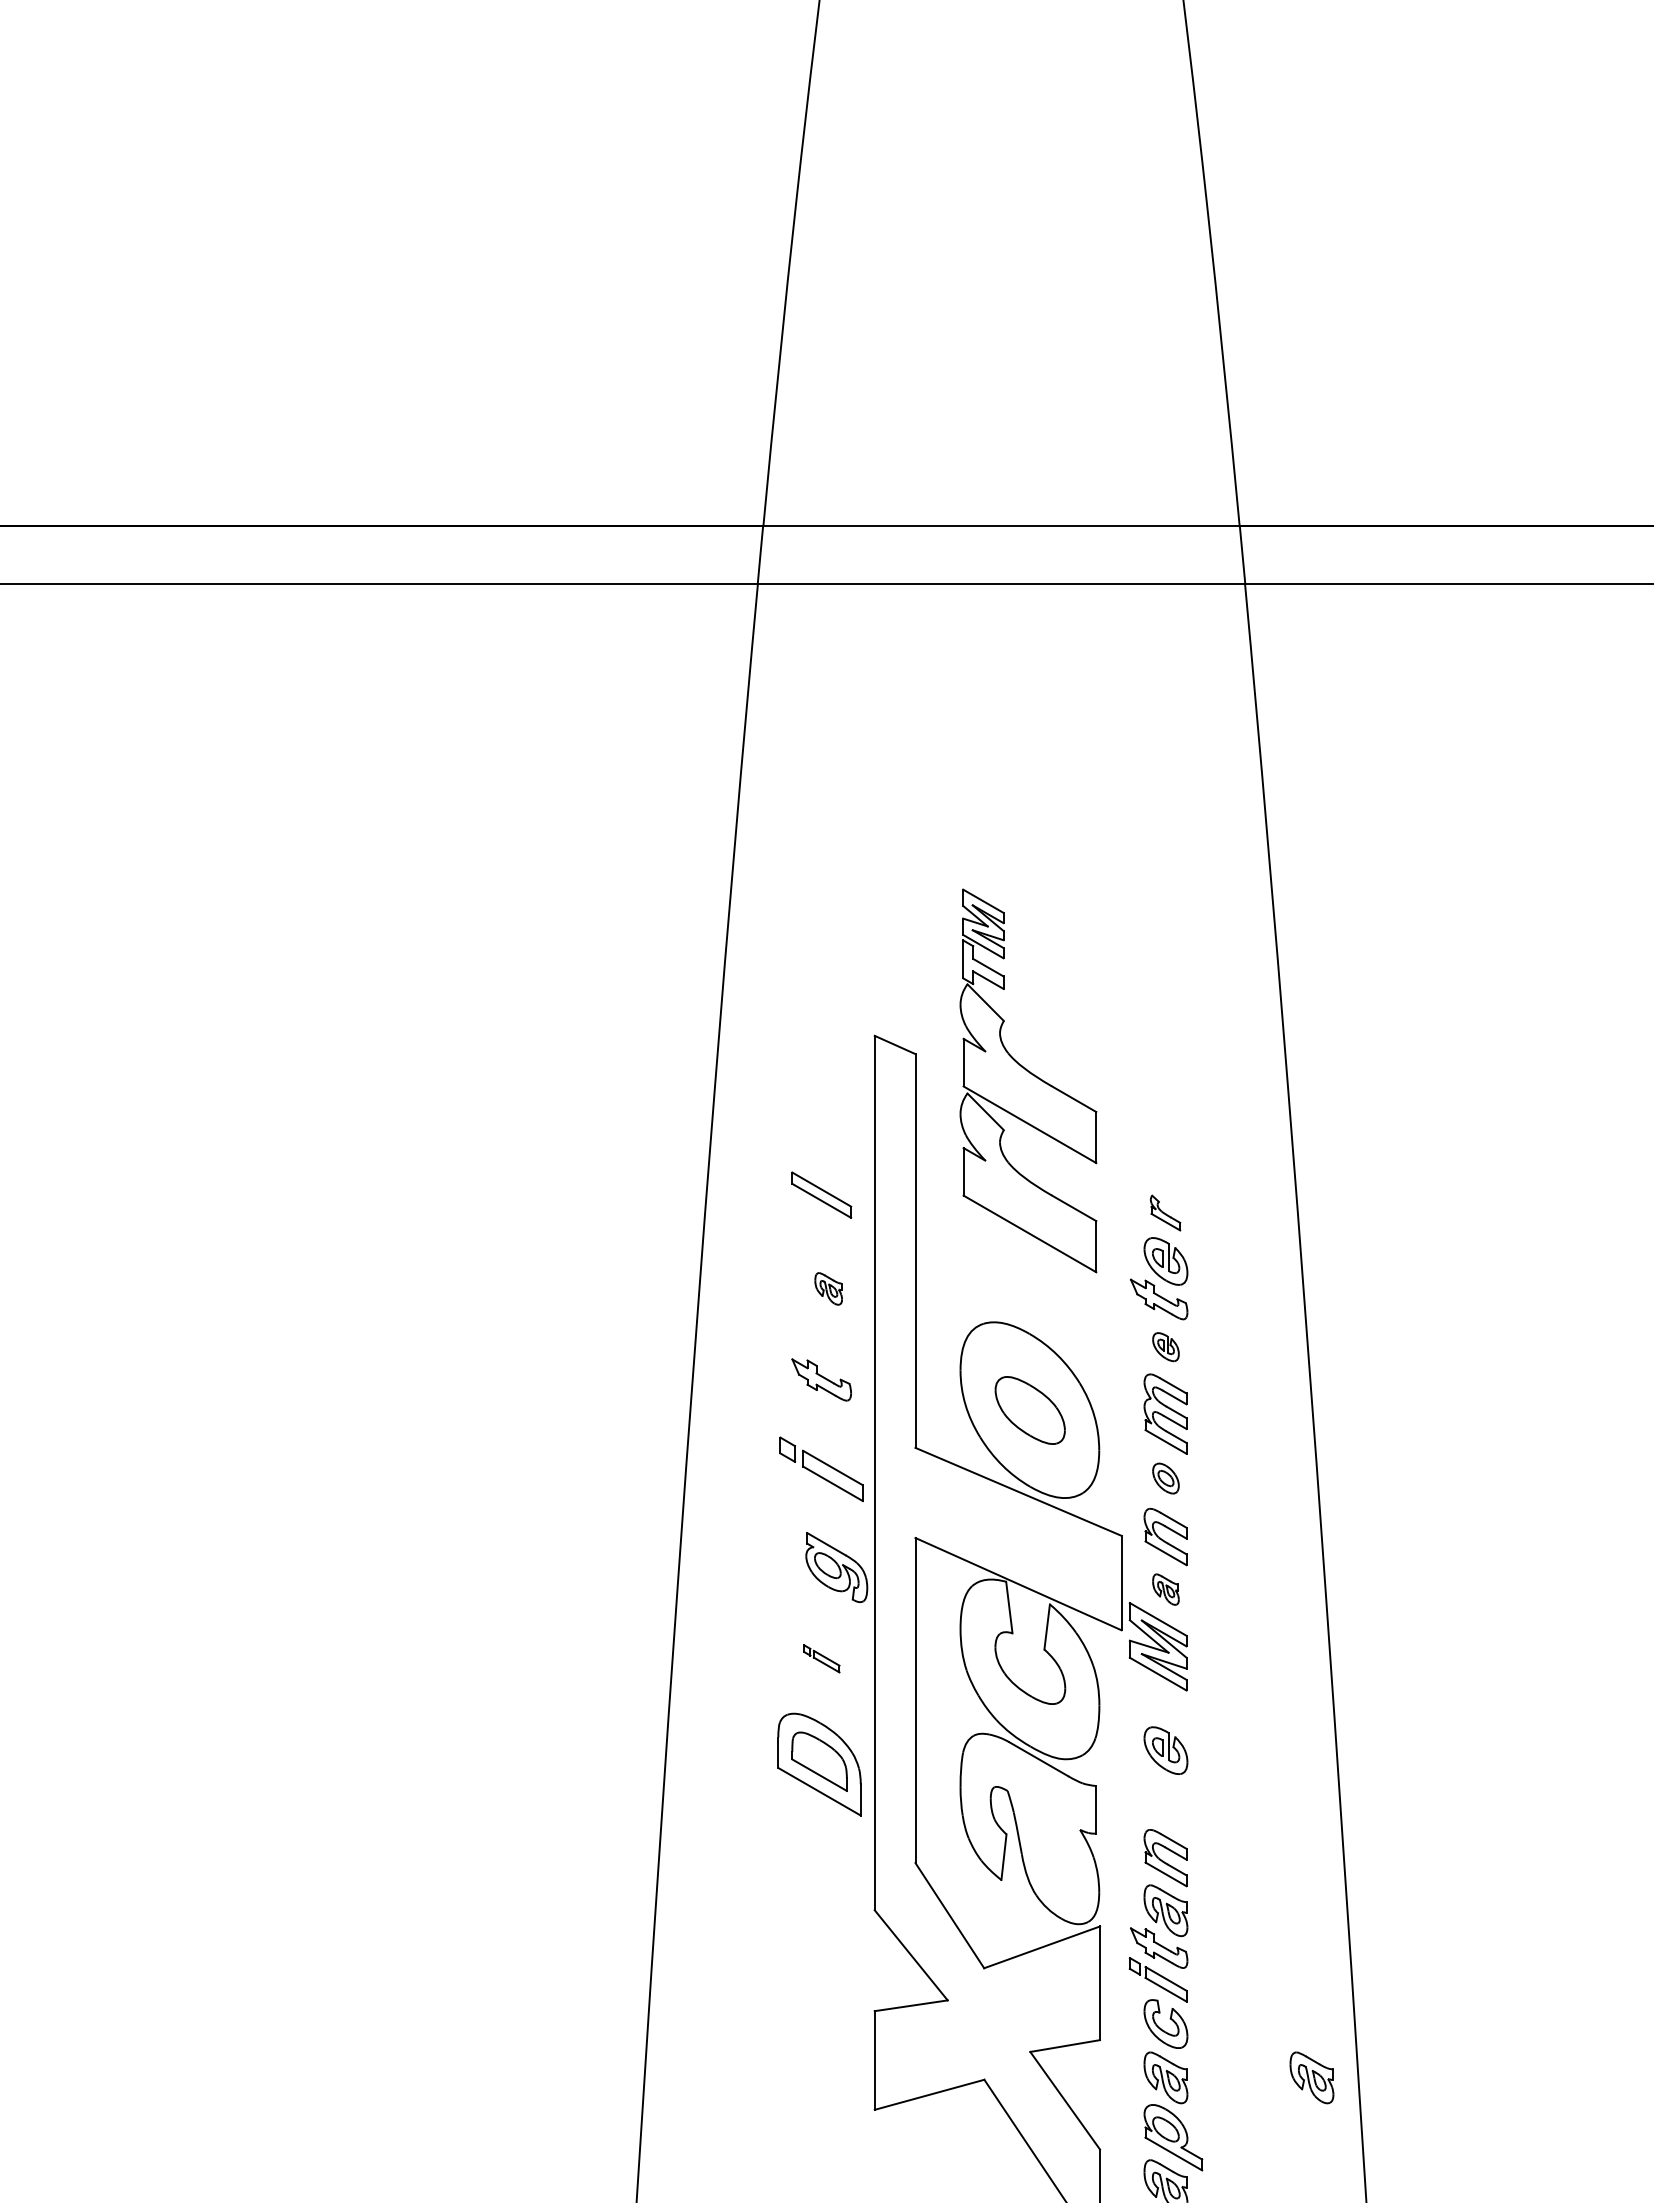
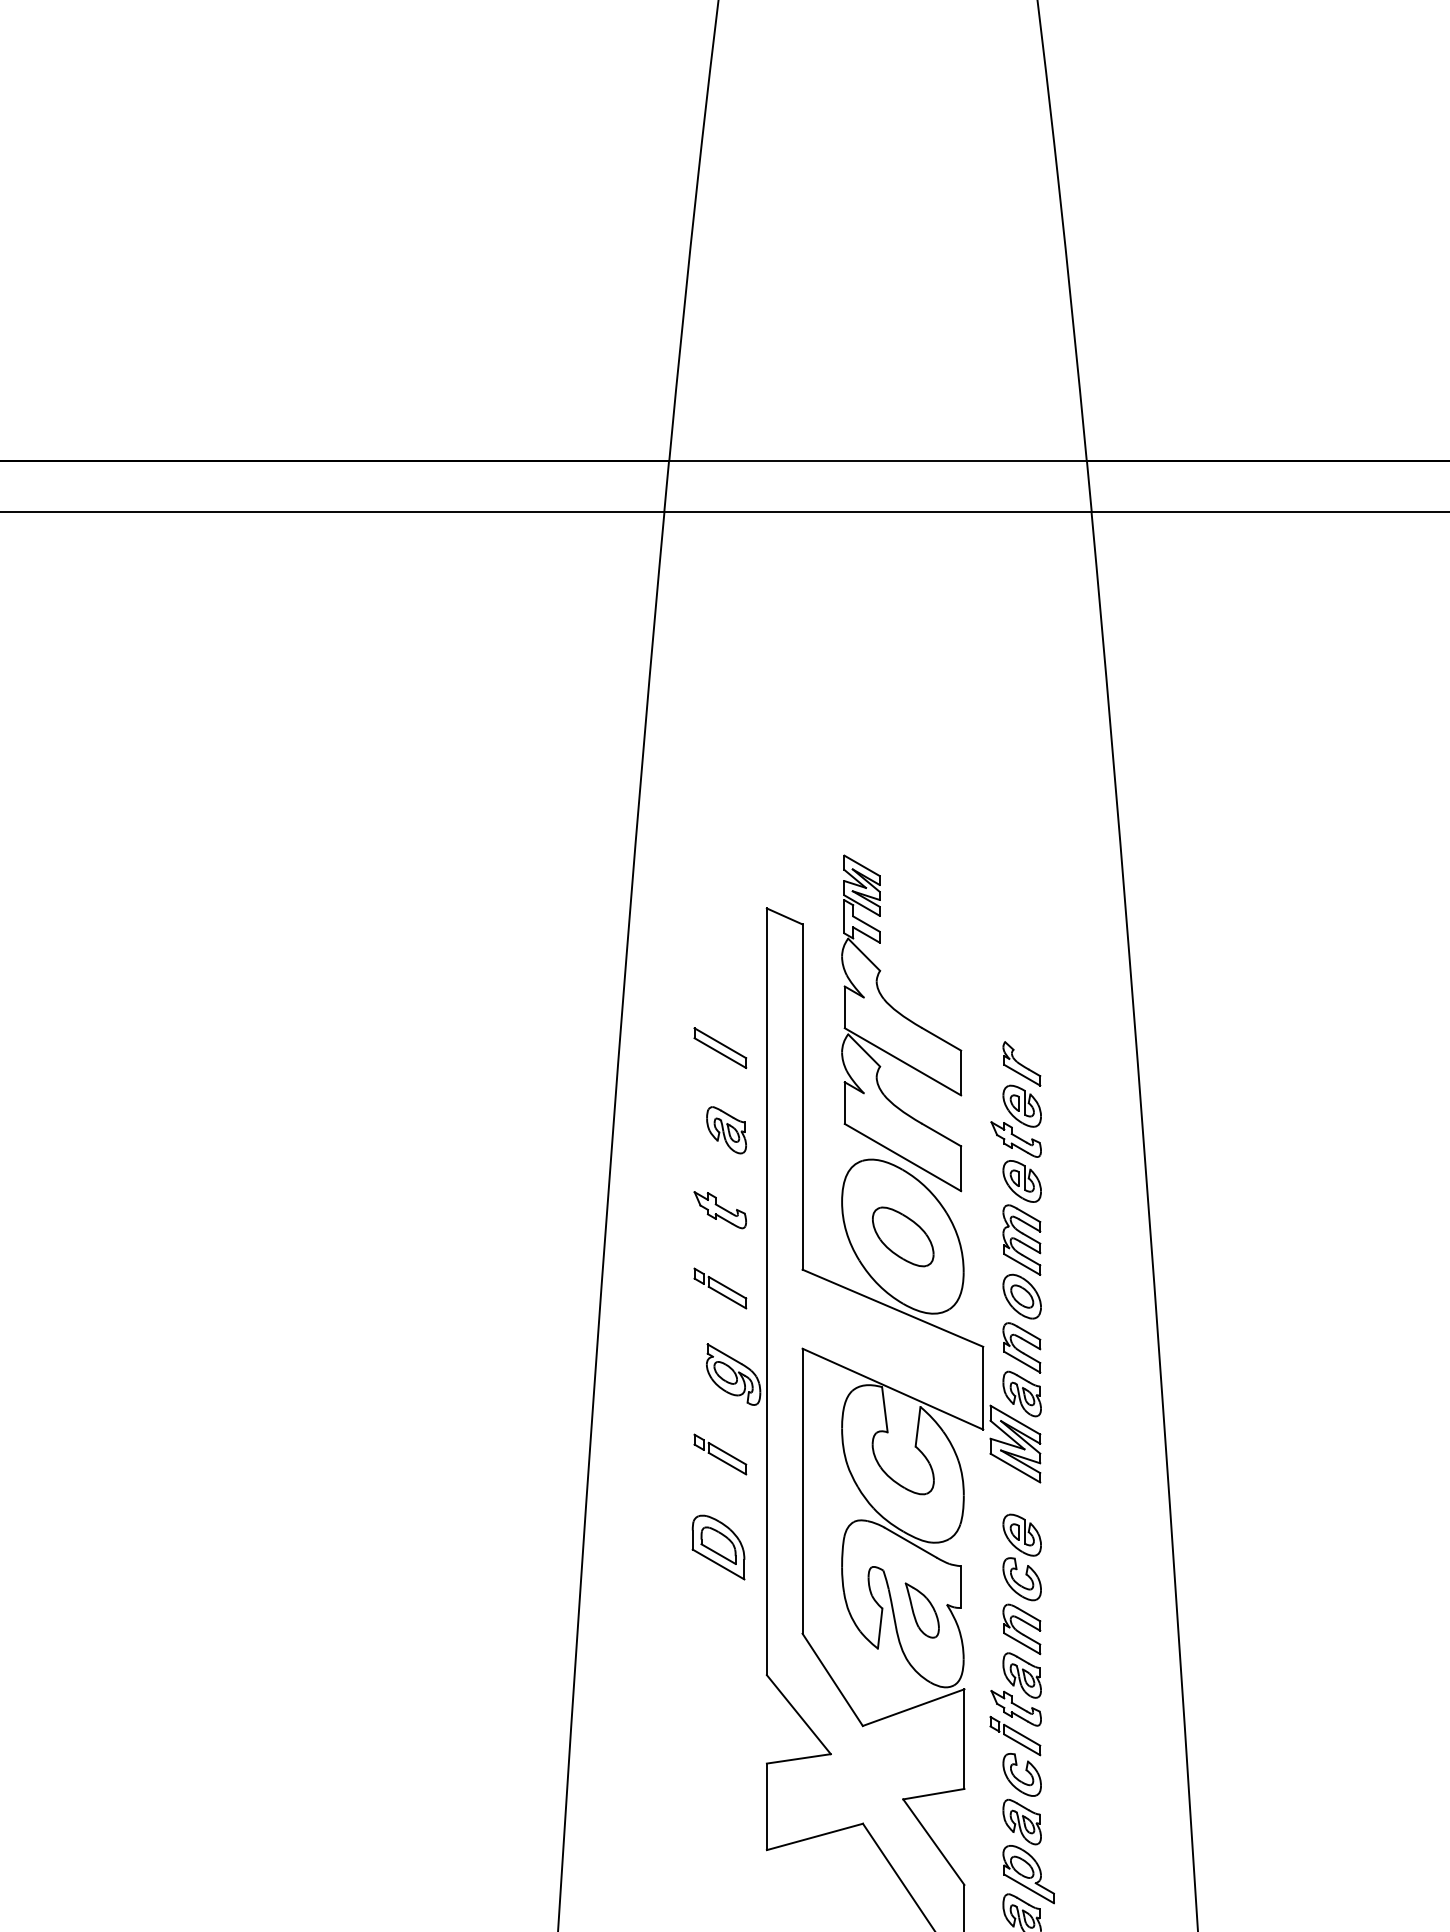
part: (1028, 1080) -> (901, 1022), moved
part: (1165, 1212) -> (1021, 1063), size x1.43
part: (828, 1288) -> (726, 1129), size x1.67
part: (1165, 1346) -> (1021, 1180), size x1.67
part: (821, 1469) -> (720, 1288), size x0.71
part: (1165, 1478) -> (1021, 1296), size x1.67
part: (1165, 1589) -> (1021, 1393), size x1.67
part: (821, 1658) -> (720, 1454), size x1.67
part: (819, 1764) -> (718, 1547), size x0.71
part: (1163, 1806) -> (1020, 1584), added
part: (1051, 1836) -> (921, 1610), added
part: (1311, 2077) -> (1149, 1821), removed

